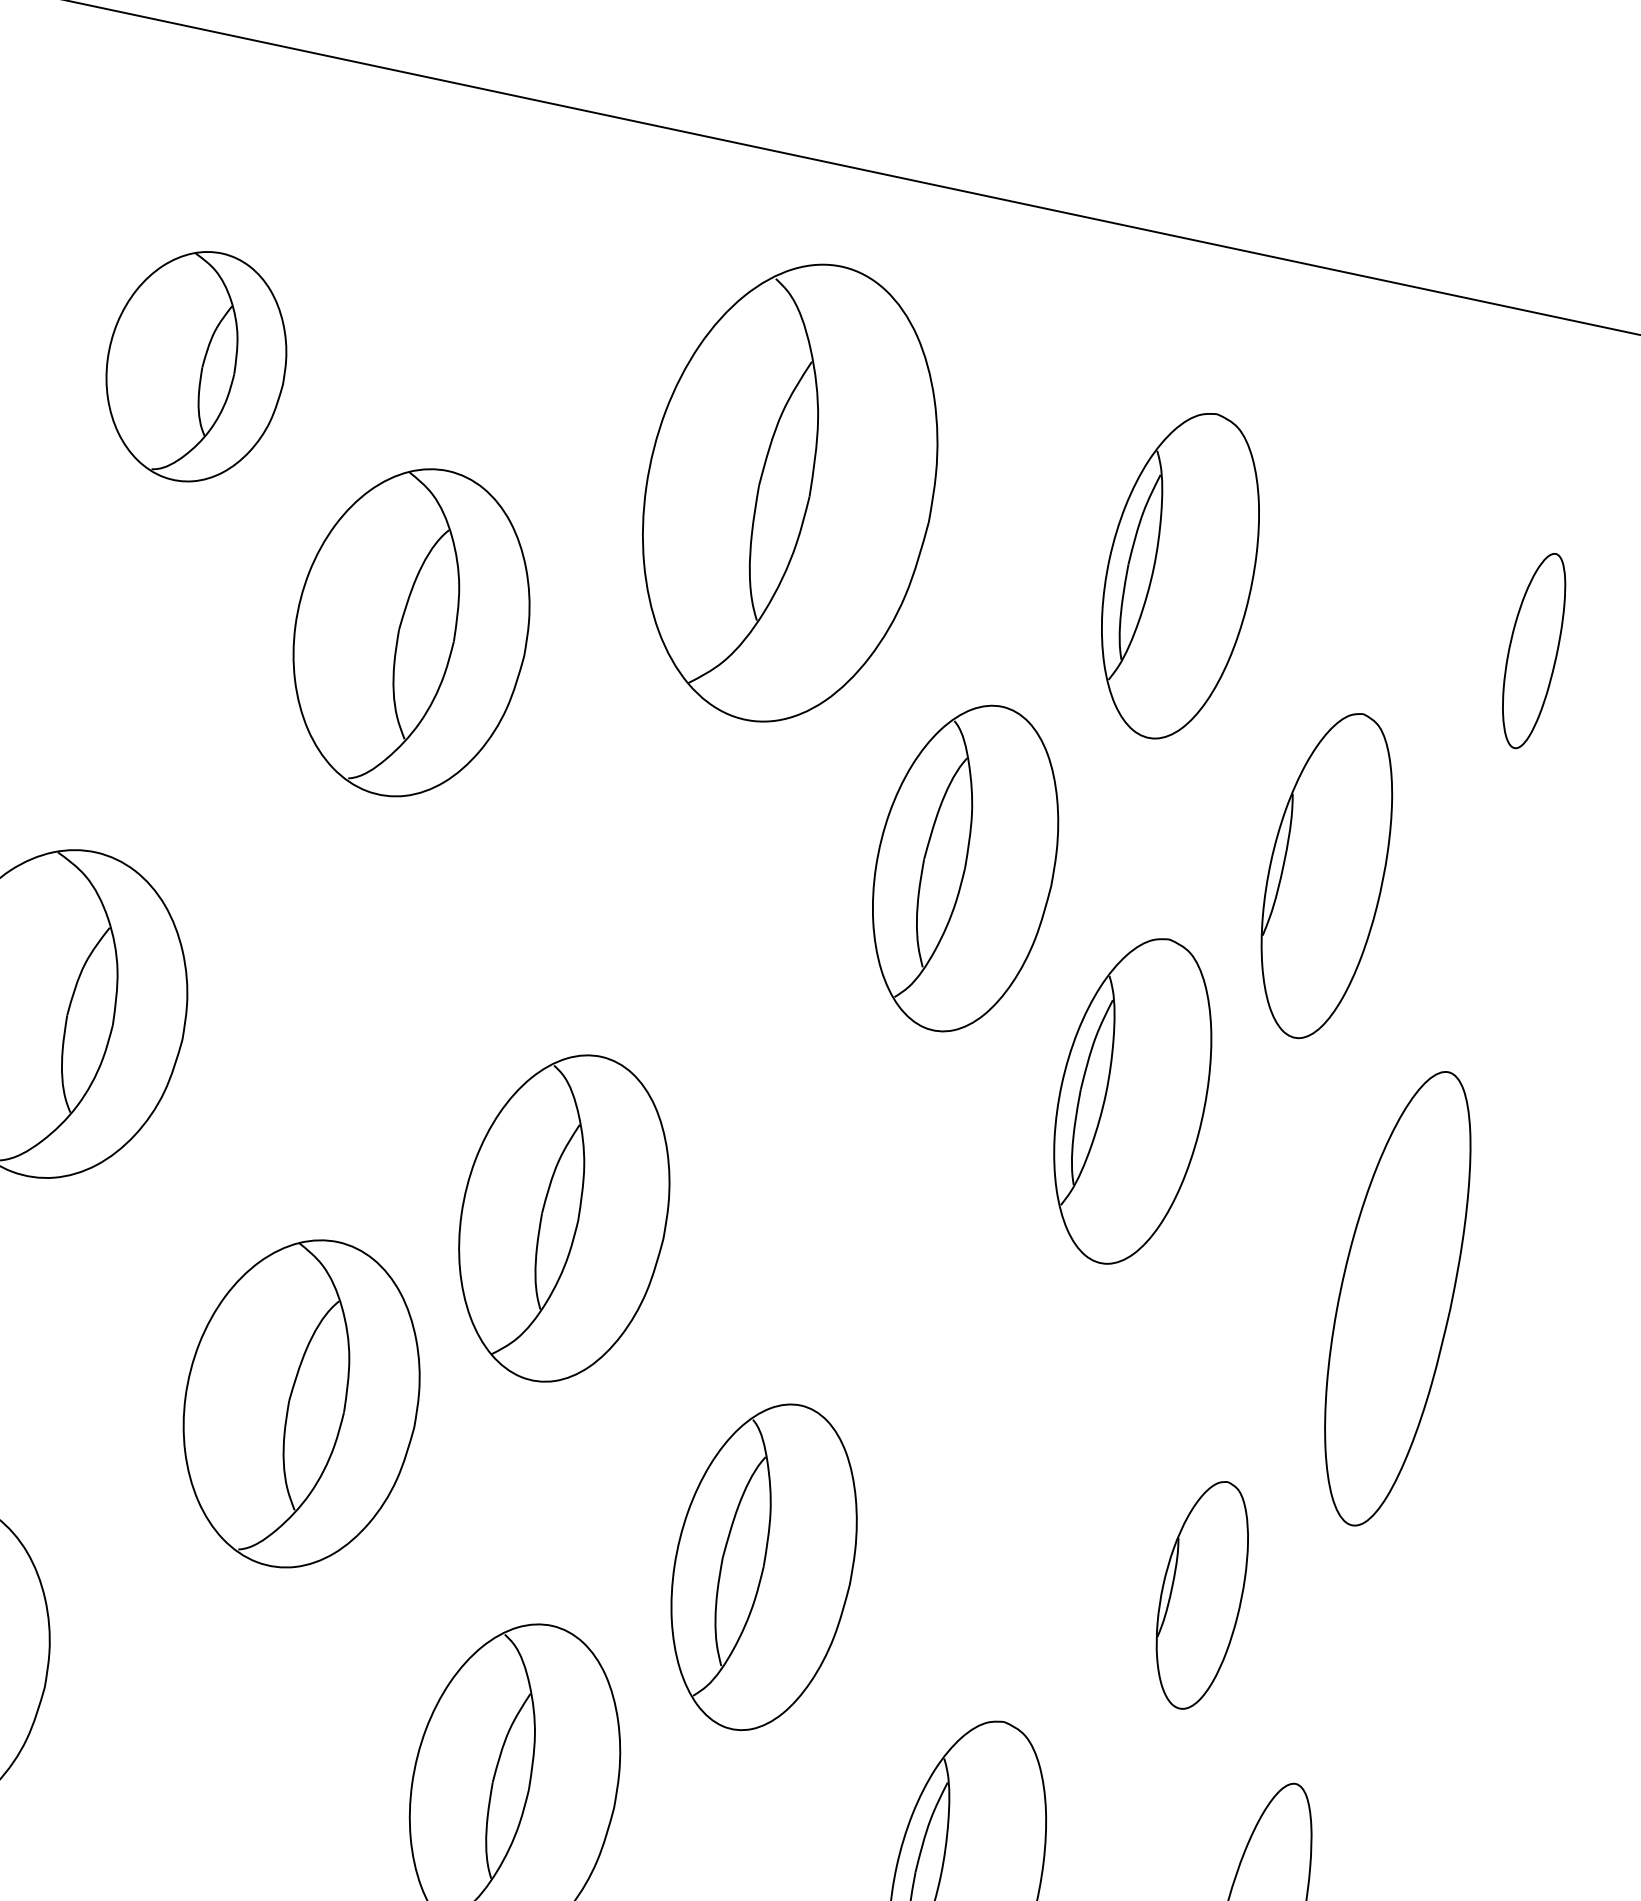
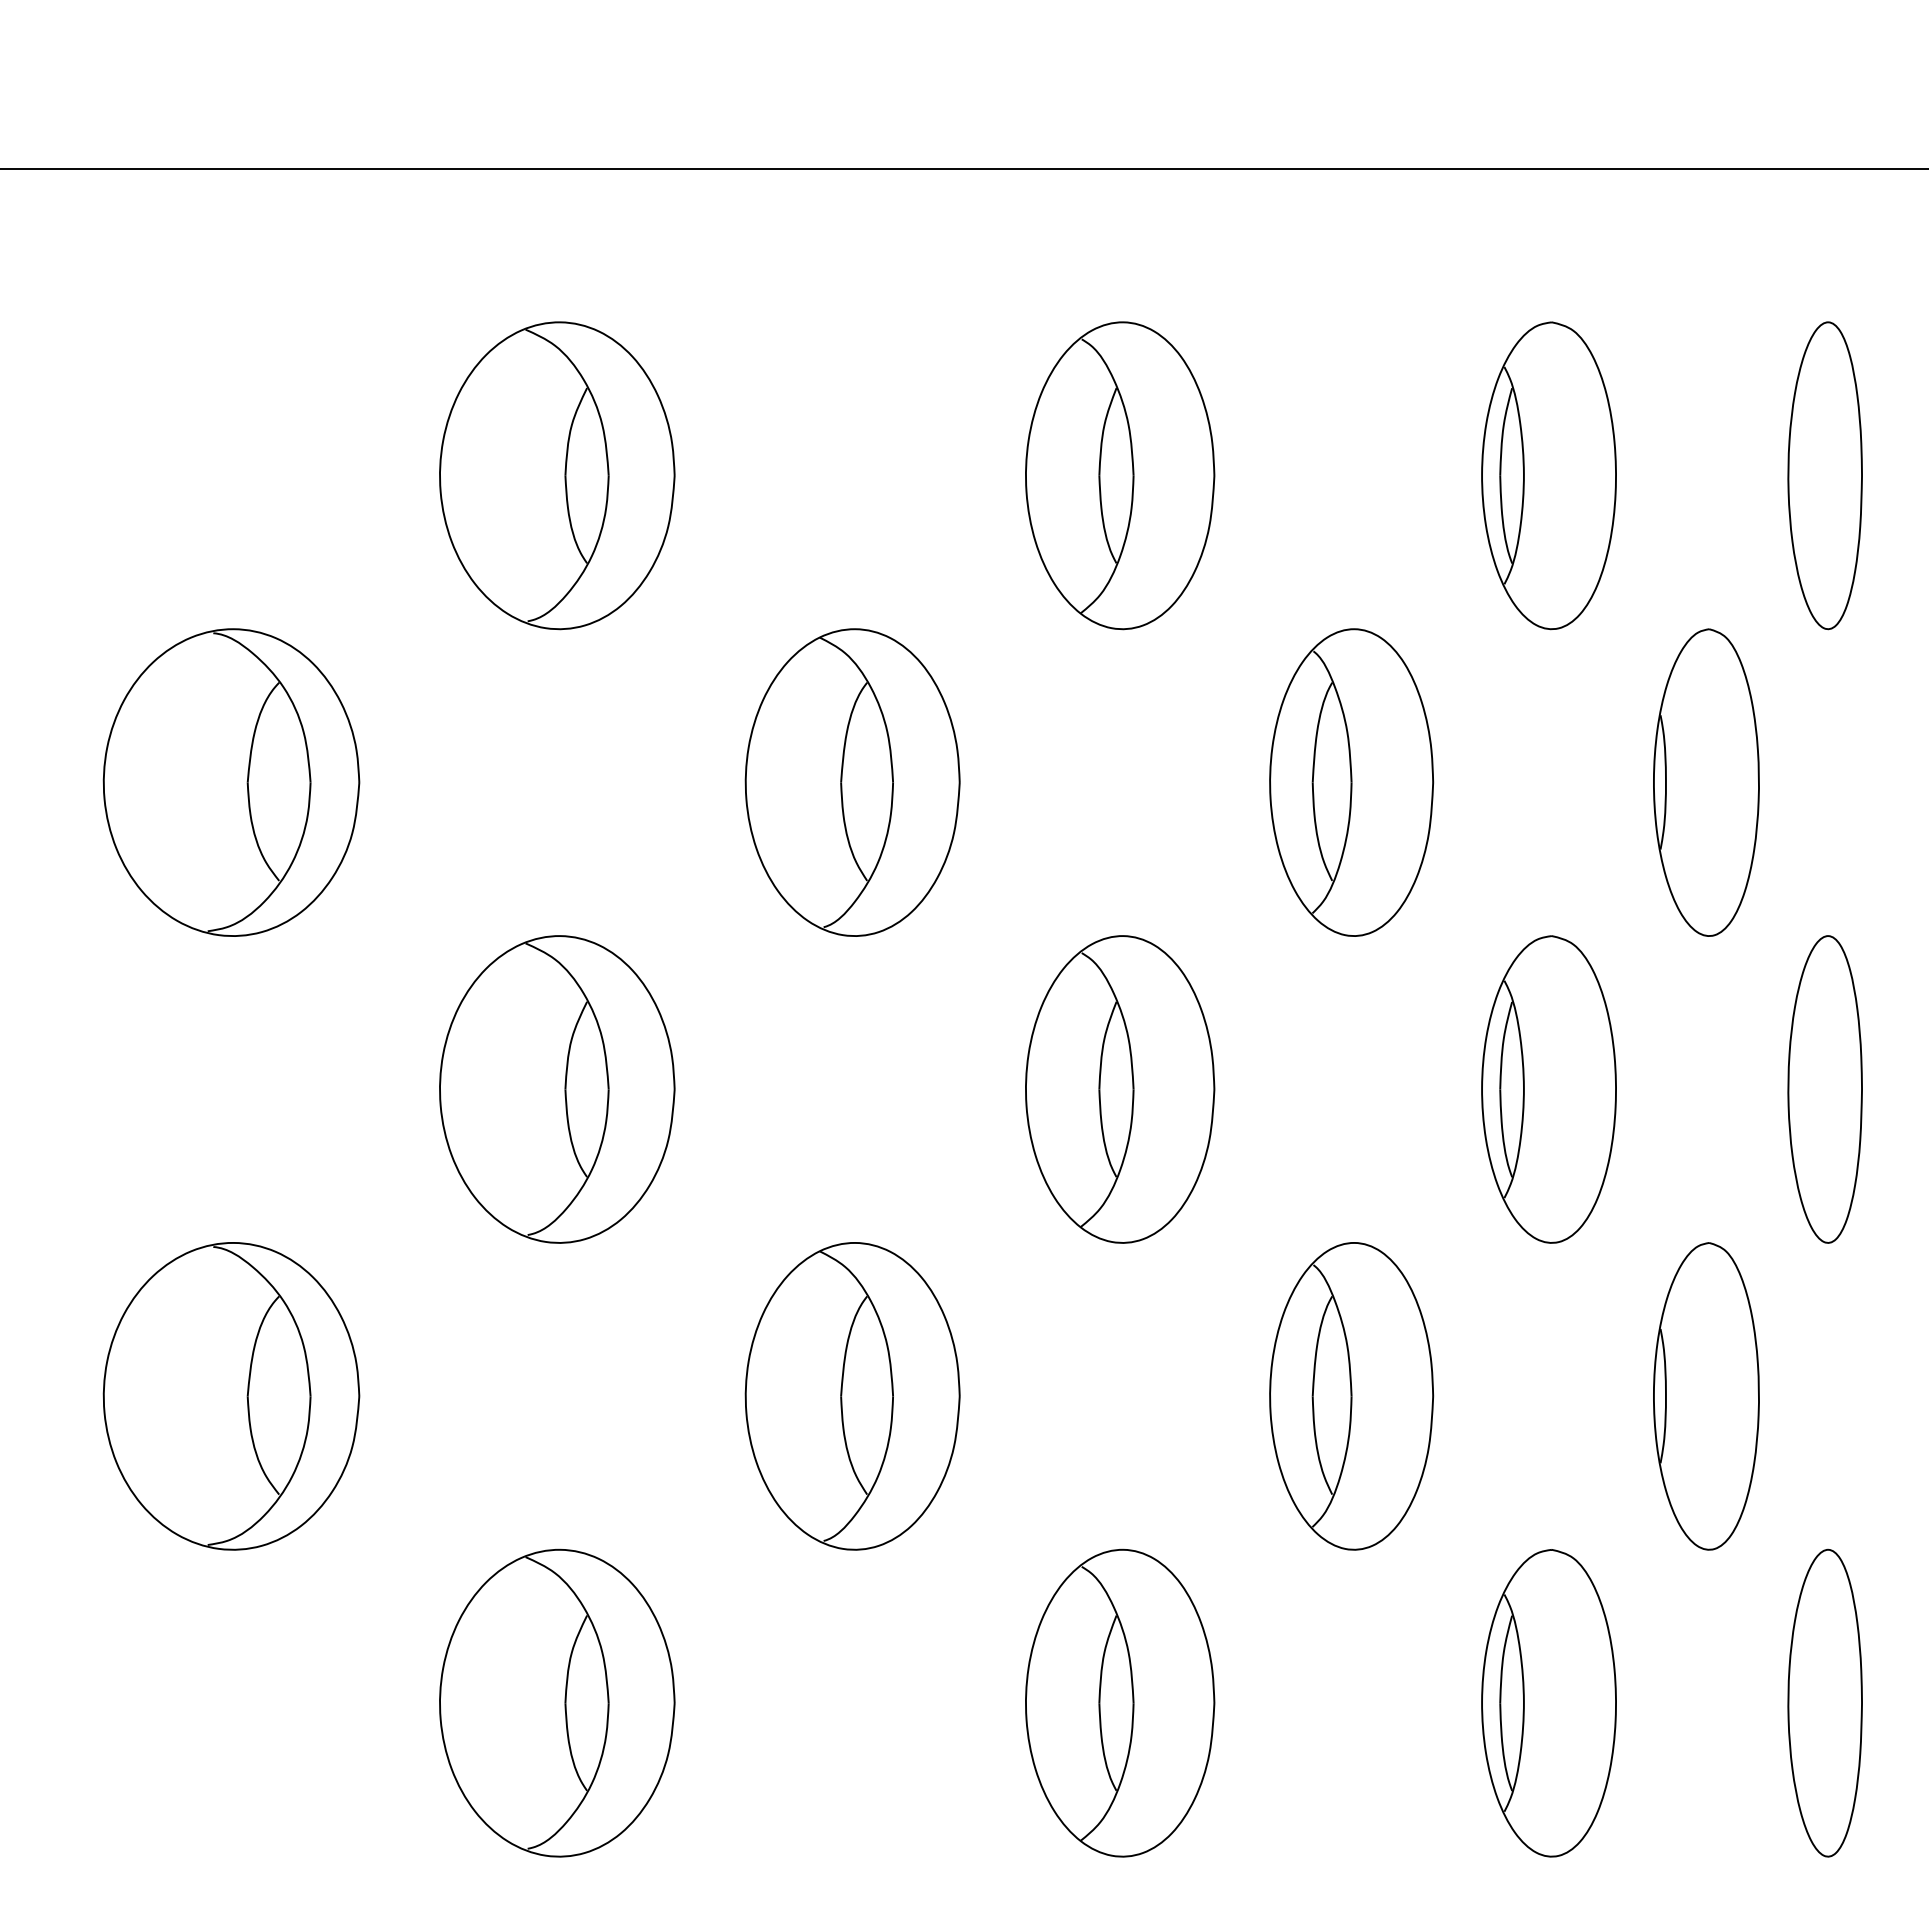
part: (196, 366) -> (557, 475), size x1.43
part: (790, 492) -> (1120, 475), size x0.71
part: (1179, 575) -> (1548, 475), moved
part: (411, 632) -> (852, 782), moved
part: (1532, 650) -> (1824, 475), size x1.67
part: (1326, 875) -> (1706, 782), moved
part: (1131, 1100) -> (1548, 1089), moved
part: (564, 1218) -> (1120, 1089), moved
part: (1395, 1297) -> (1824, 1089), size x0.71
part: (763, 1566) -> (1351, 1396), moved
part: (1201, 1594) -> (1706, 1396), size x1.43

